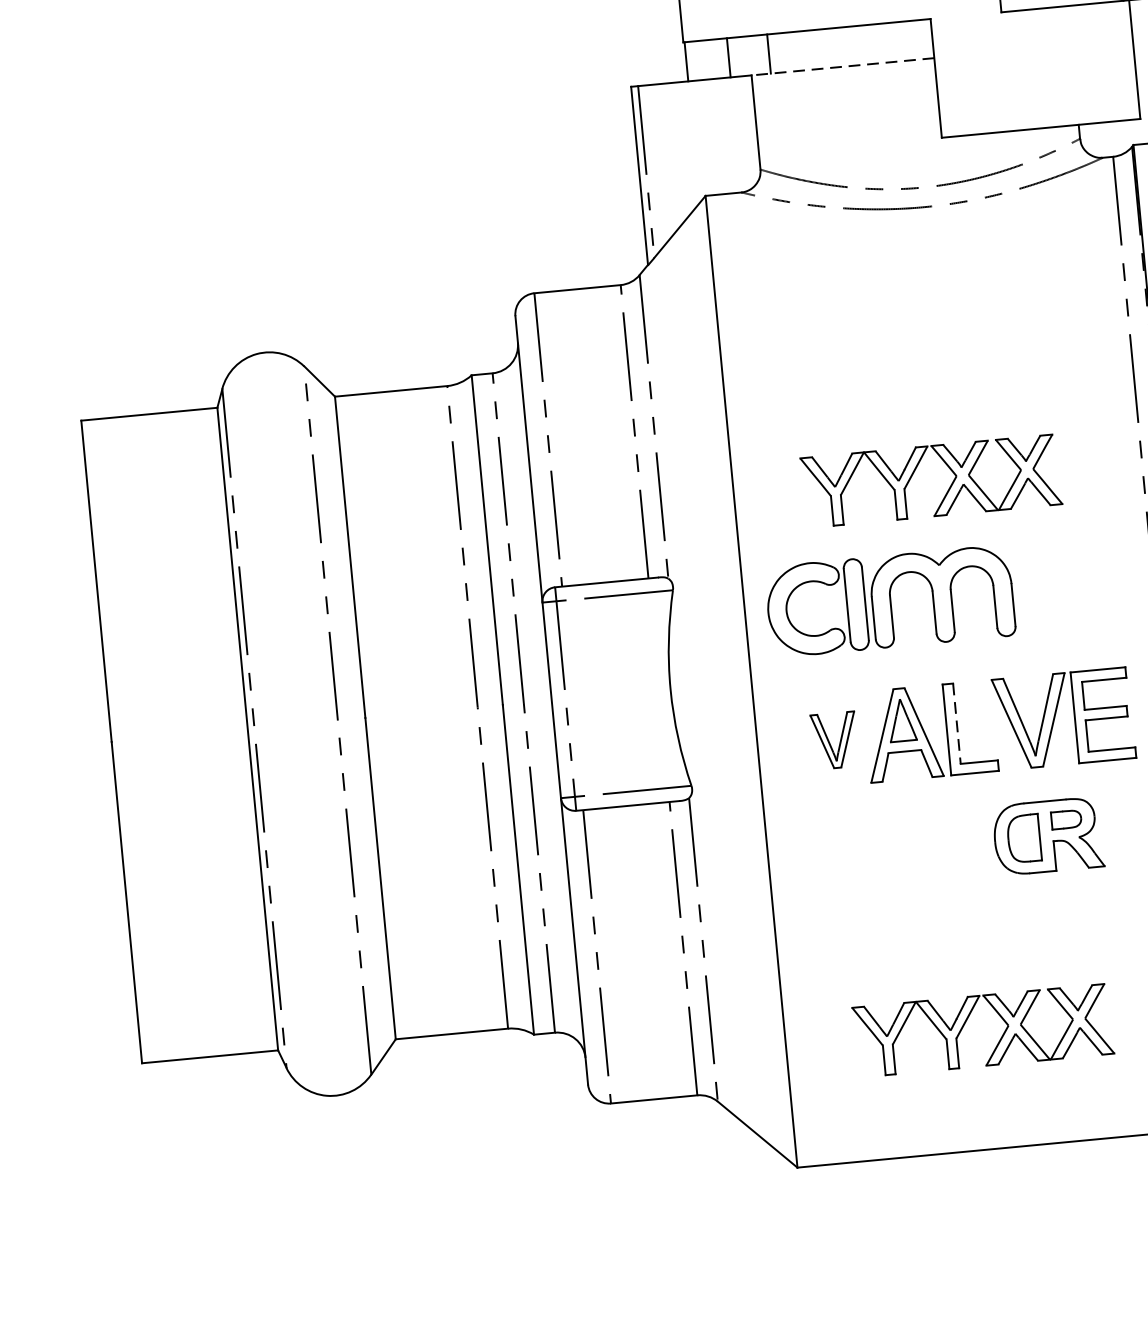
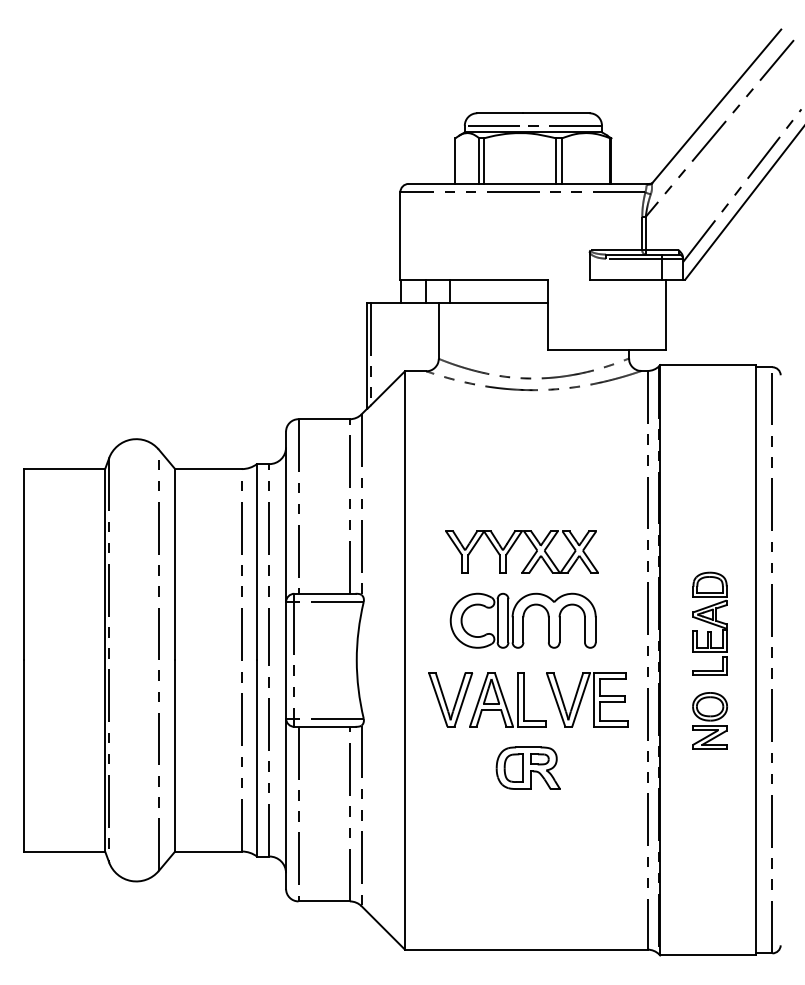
line: (841, 66) -> (492, 302), dashed -> solid
part: (888, 601) -> (522, 620), moved
line: (956, 723) -> (523, 696), dashed -> solid
part: (834, 740) -> (450, 699), size x1.67
part: (1046, 835) -> (527, 767), moved
part: (966, 1024) -> (512, 874), removed

